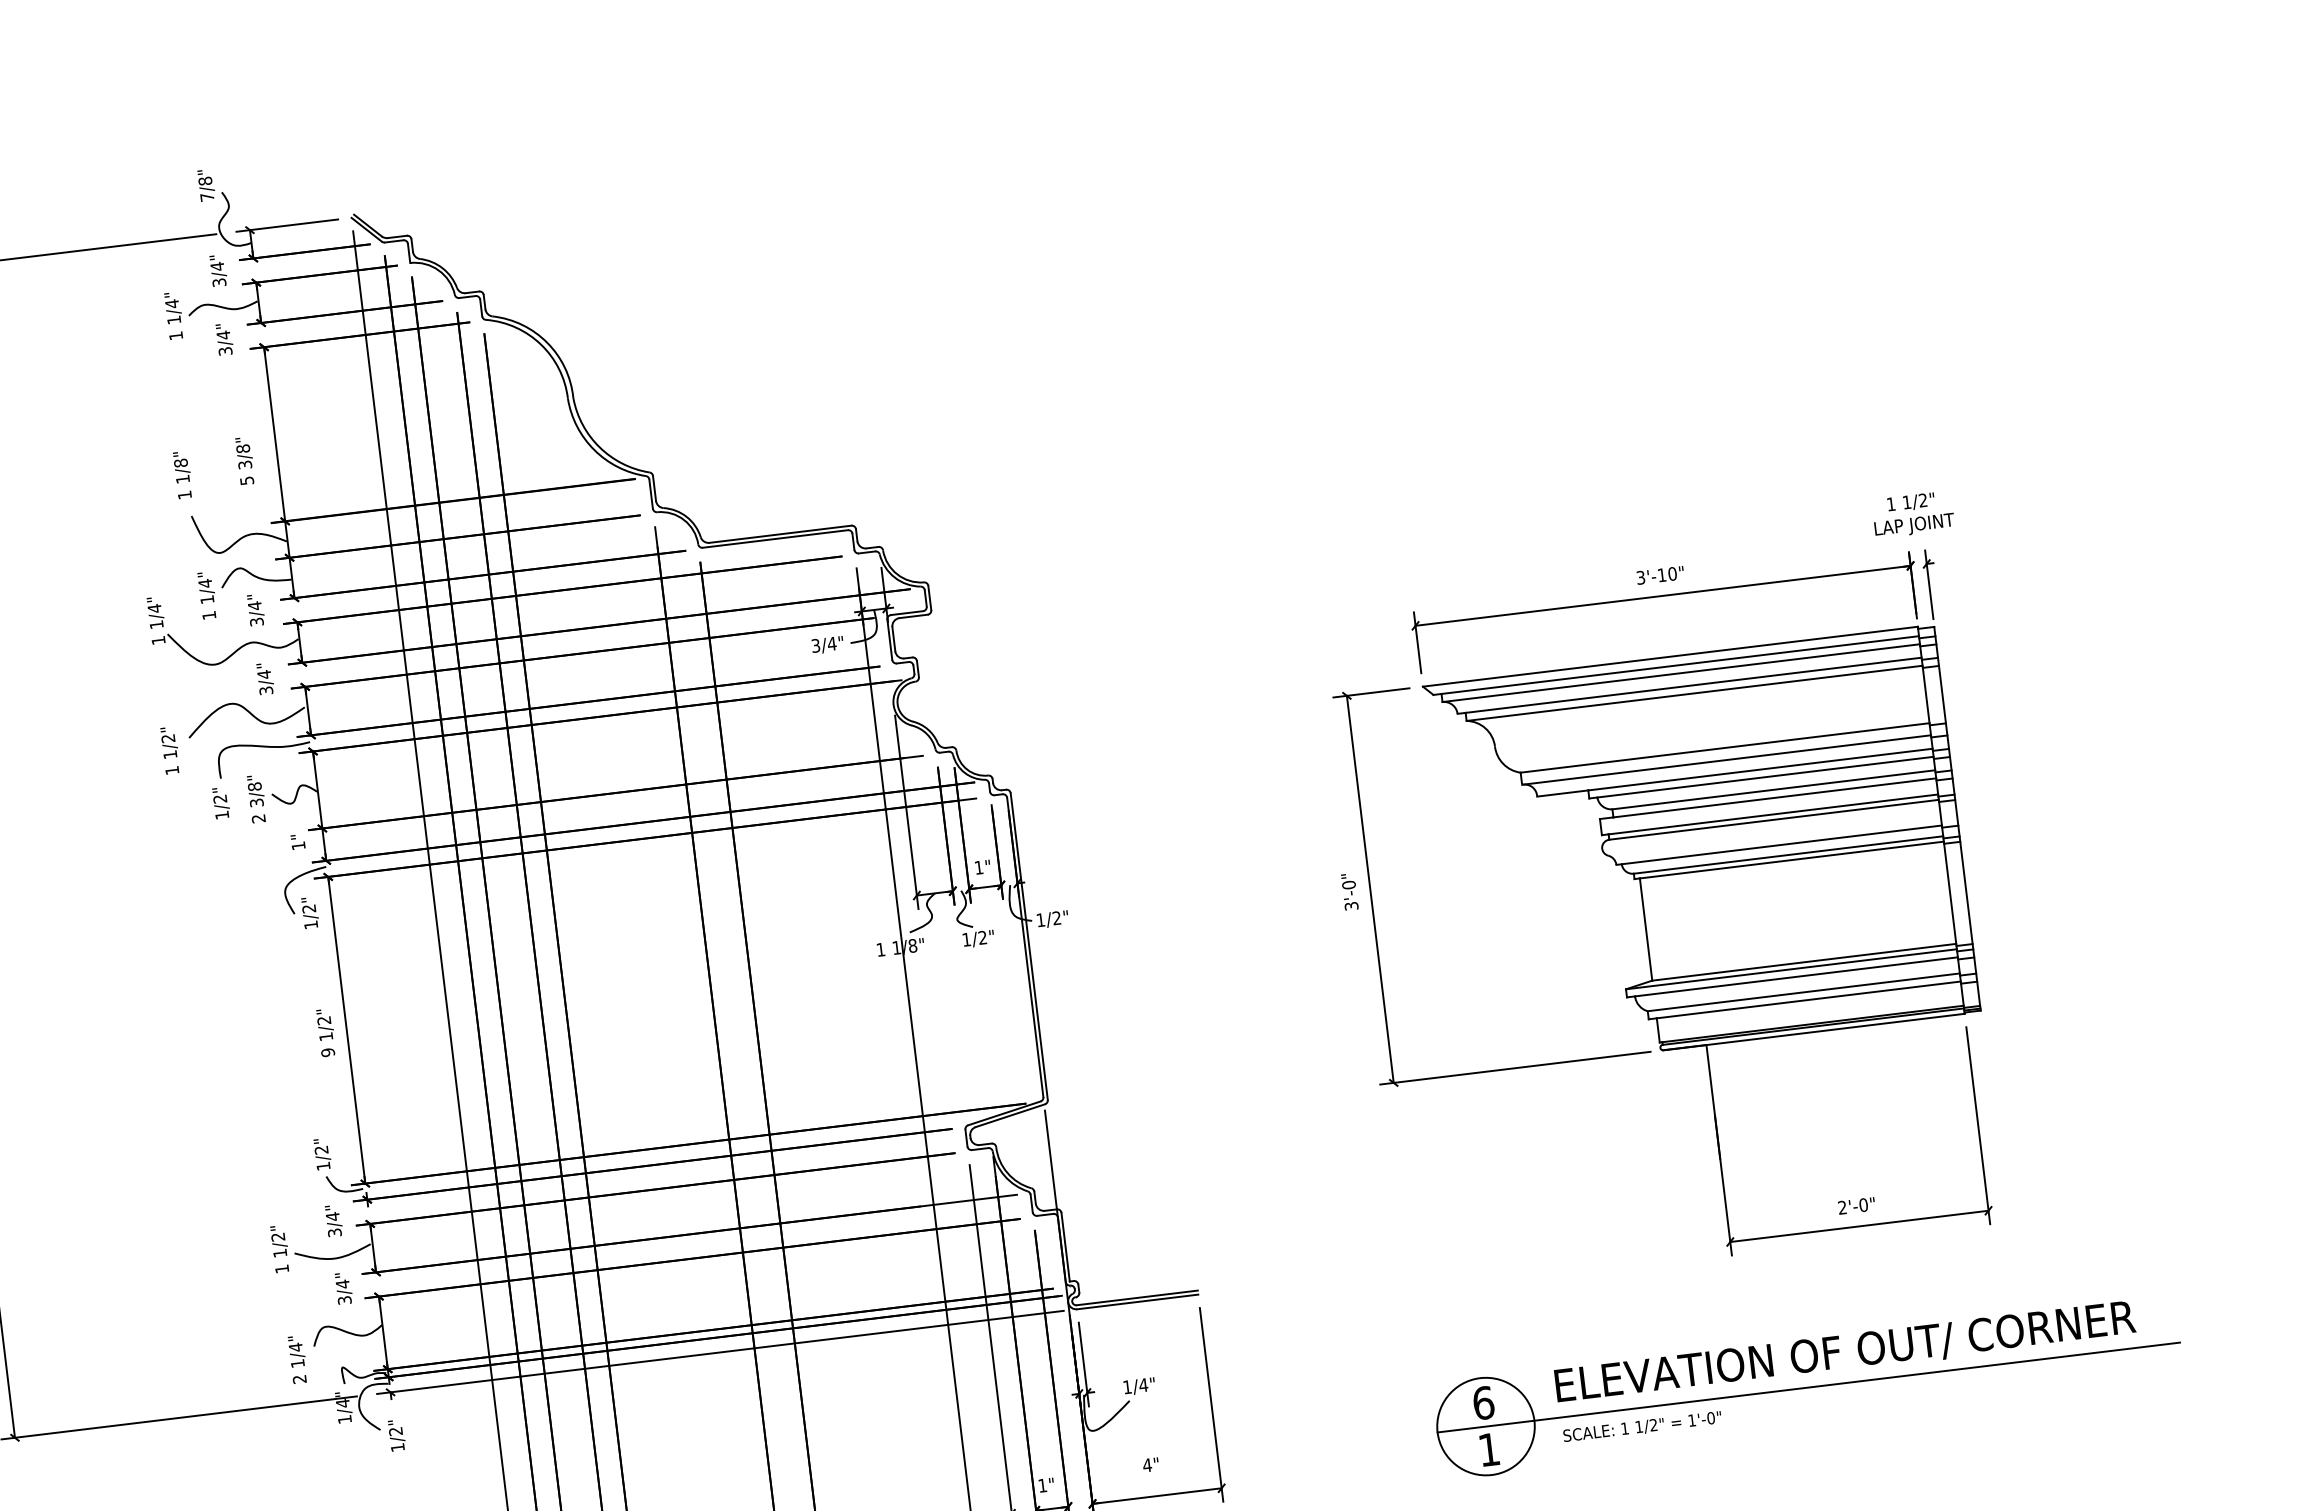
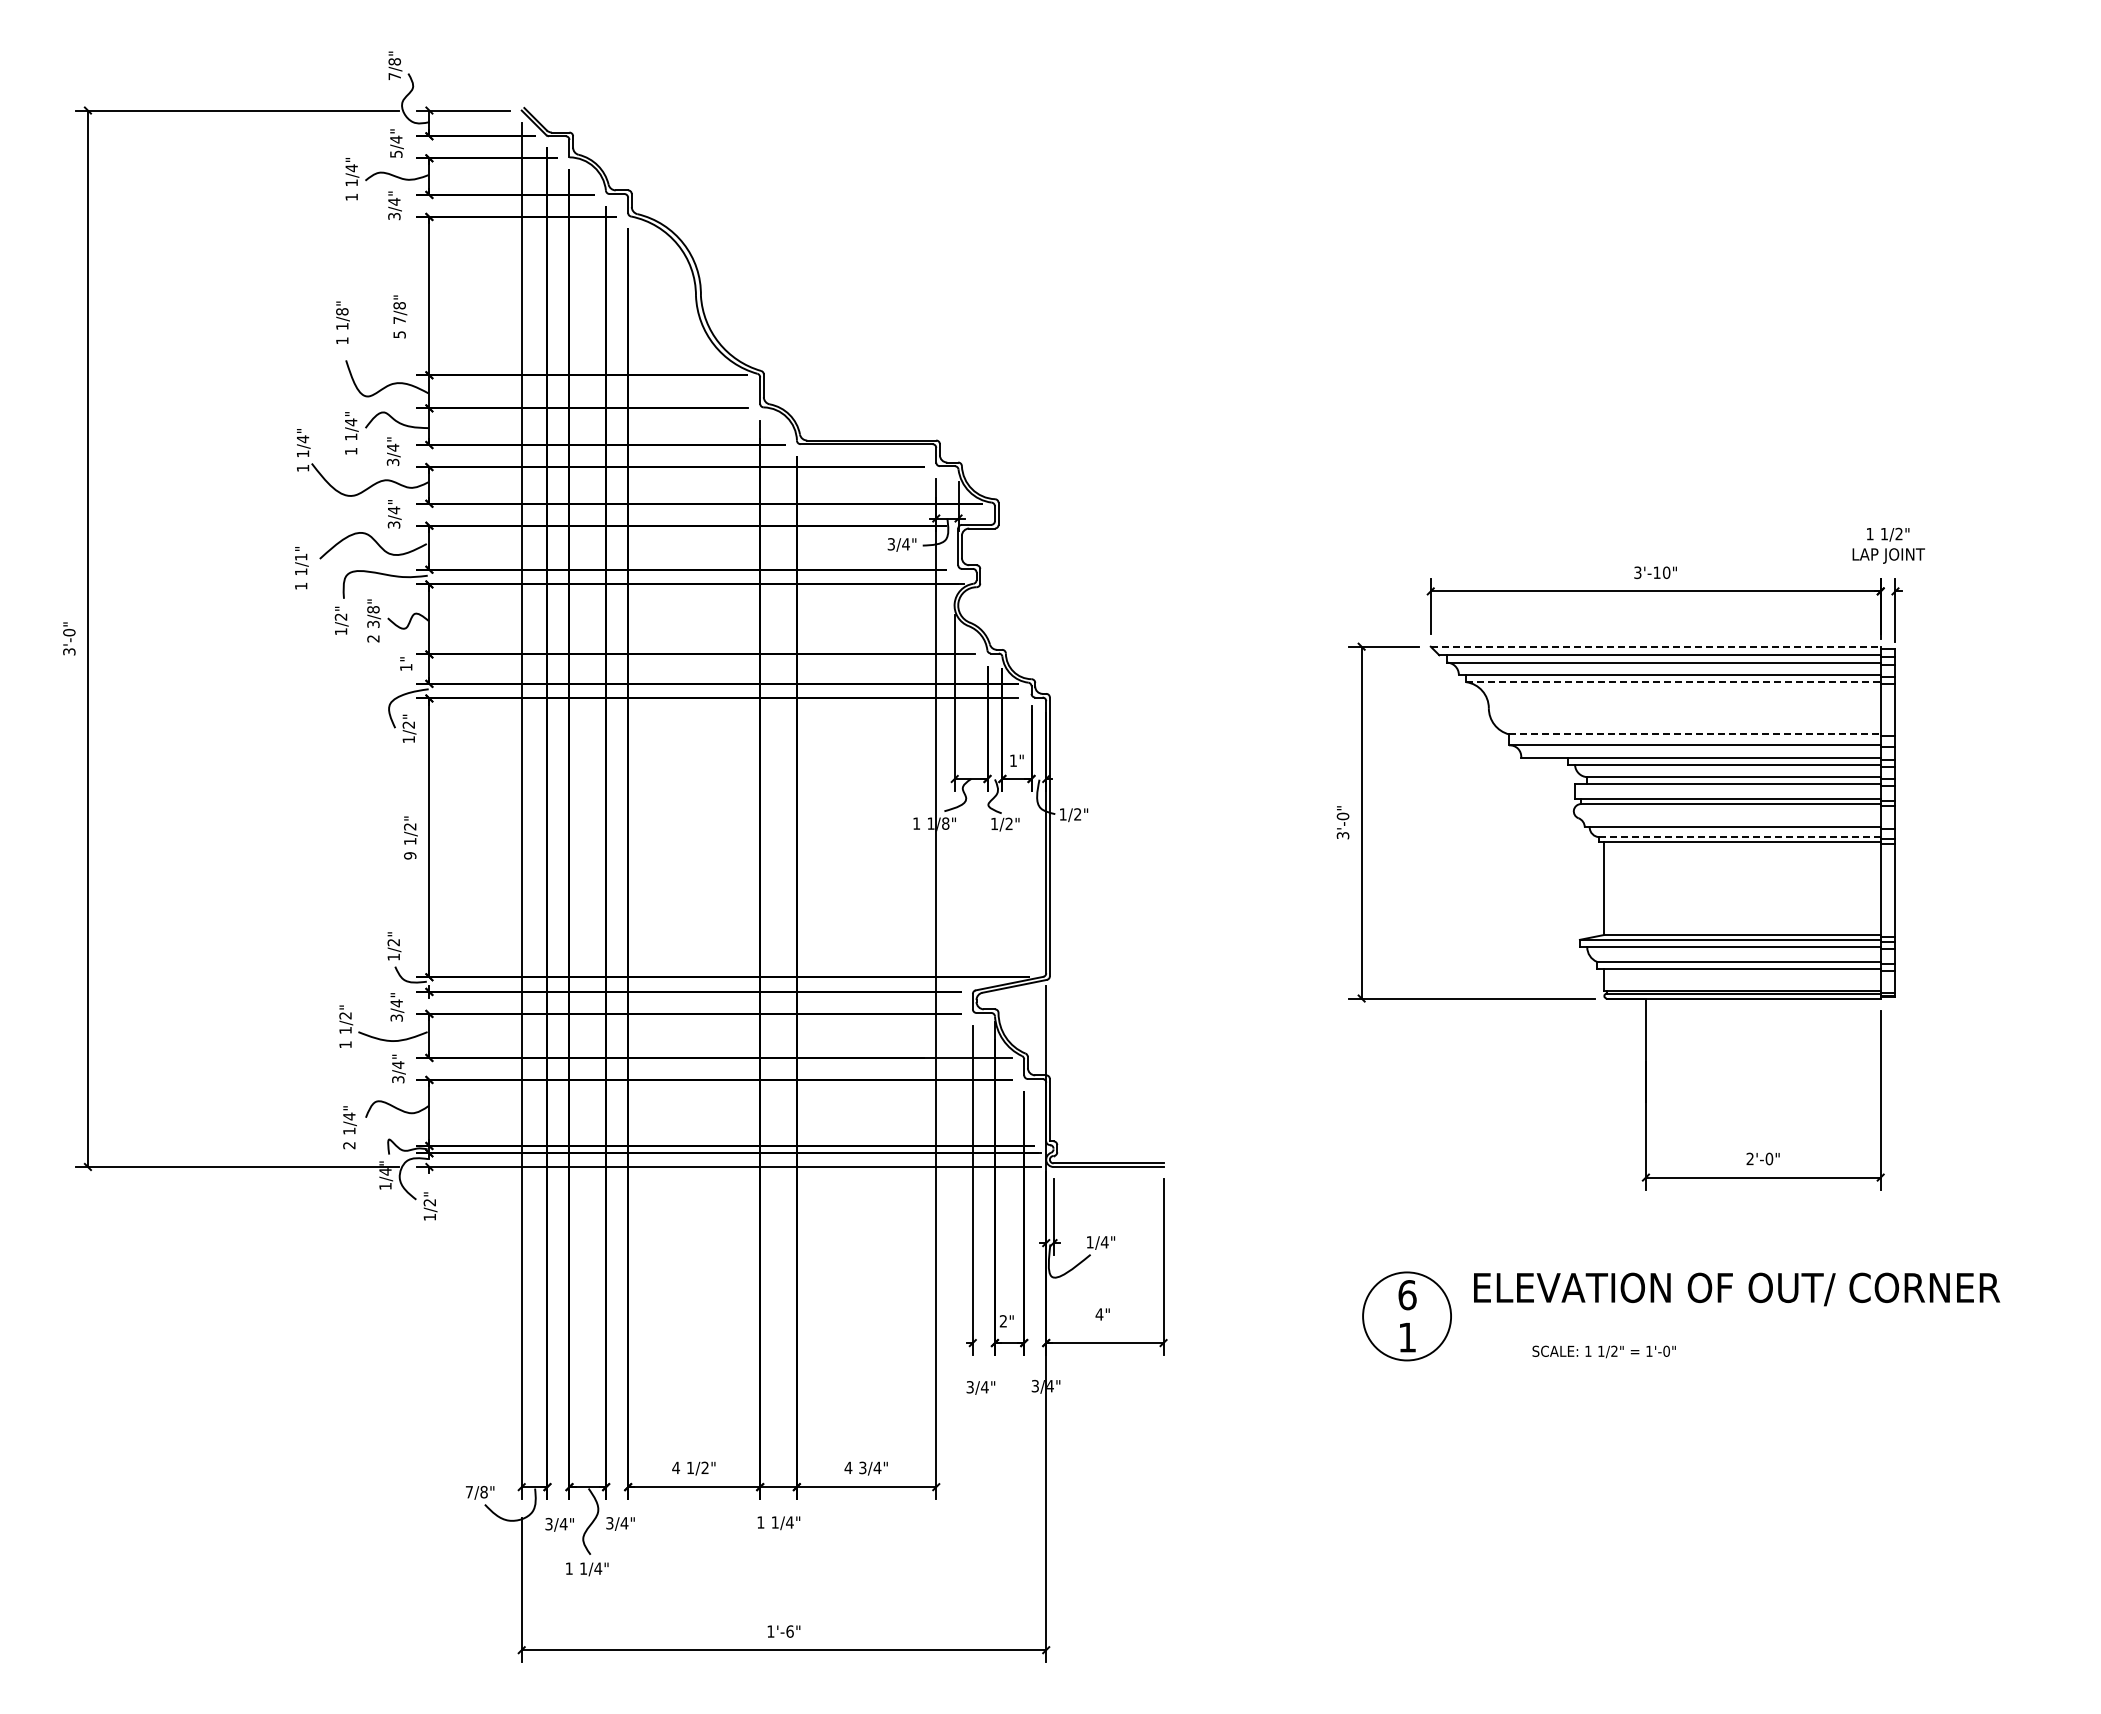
text: (218, 281) -> (395, 153), 3/4" -> 5/4"
text: (244, 464) -> (399, 319), 3/8" -> 7/8"
line: (1670, 656) -> (1655, 646), solid -> dashed
line: (1694, 693) -> (1673, 682), solid -> dashed
text: (167, 737) -> (300, 556), 1/2" -> 1/1"
line: (1724, 748) -> (1694, 734), solid -> dashed
line: (1789, 855) -> (1740, 837), solid -> dashed
line: (1808, 1387) -> (1700, 1316), removed
text: (1641, 1426) -> (1603, 1351), moved
text: (1041, 1486) -> (1002, 1321), 1" -> 2"

